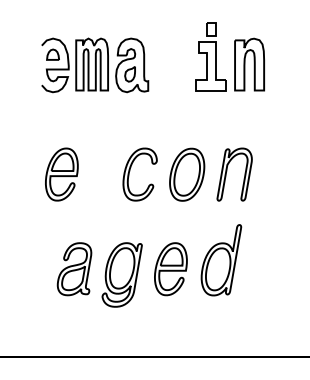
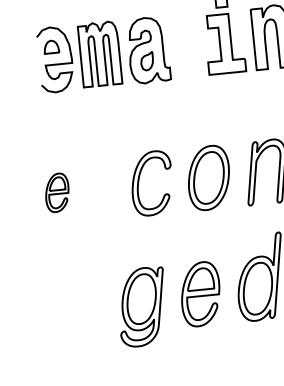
part: (95, 65) -> (104, 54), moved
part: (61, 174) -> (56, 192), size x0.6
part: (74, 269) -> (84, 306), removed

